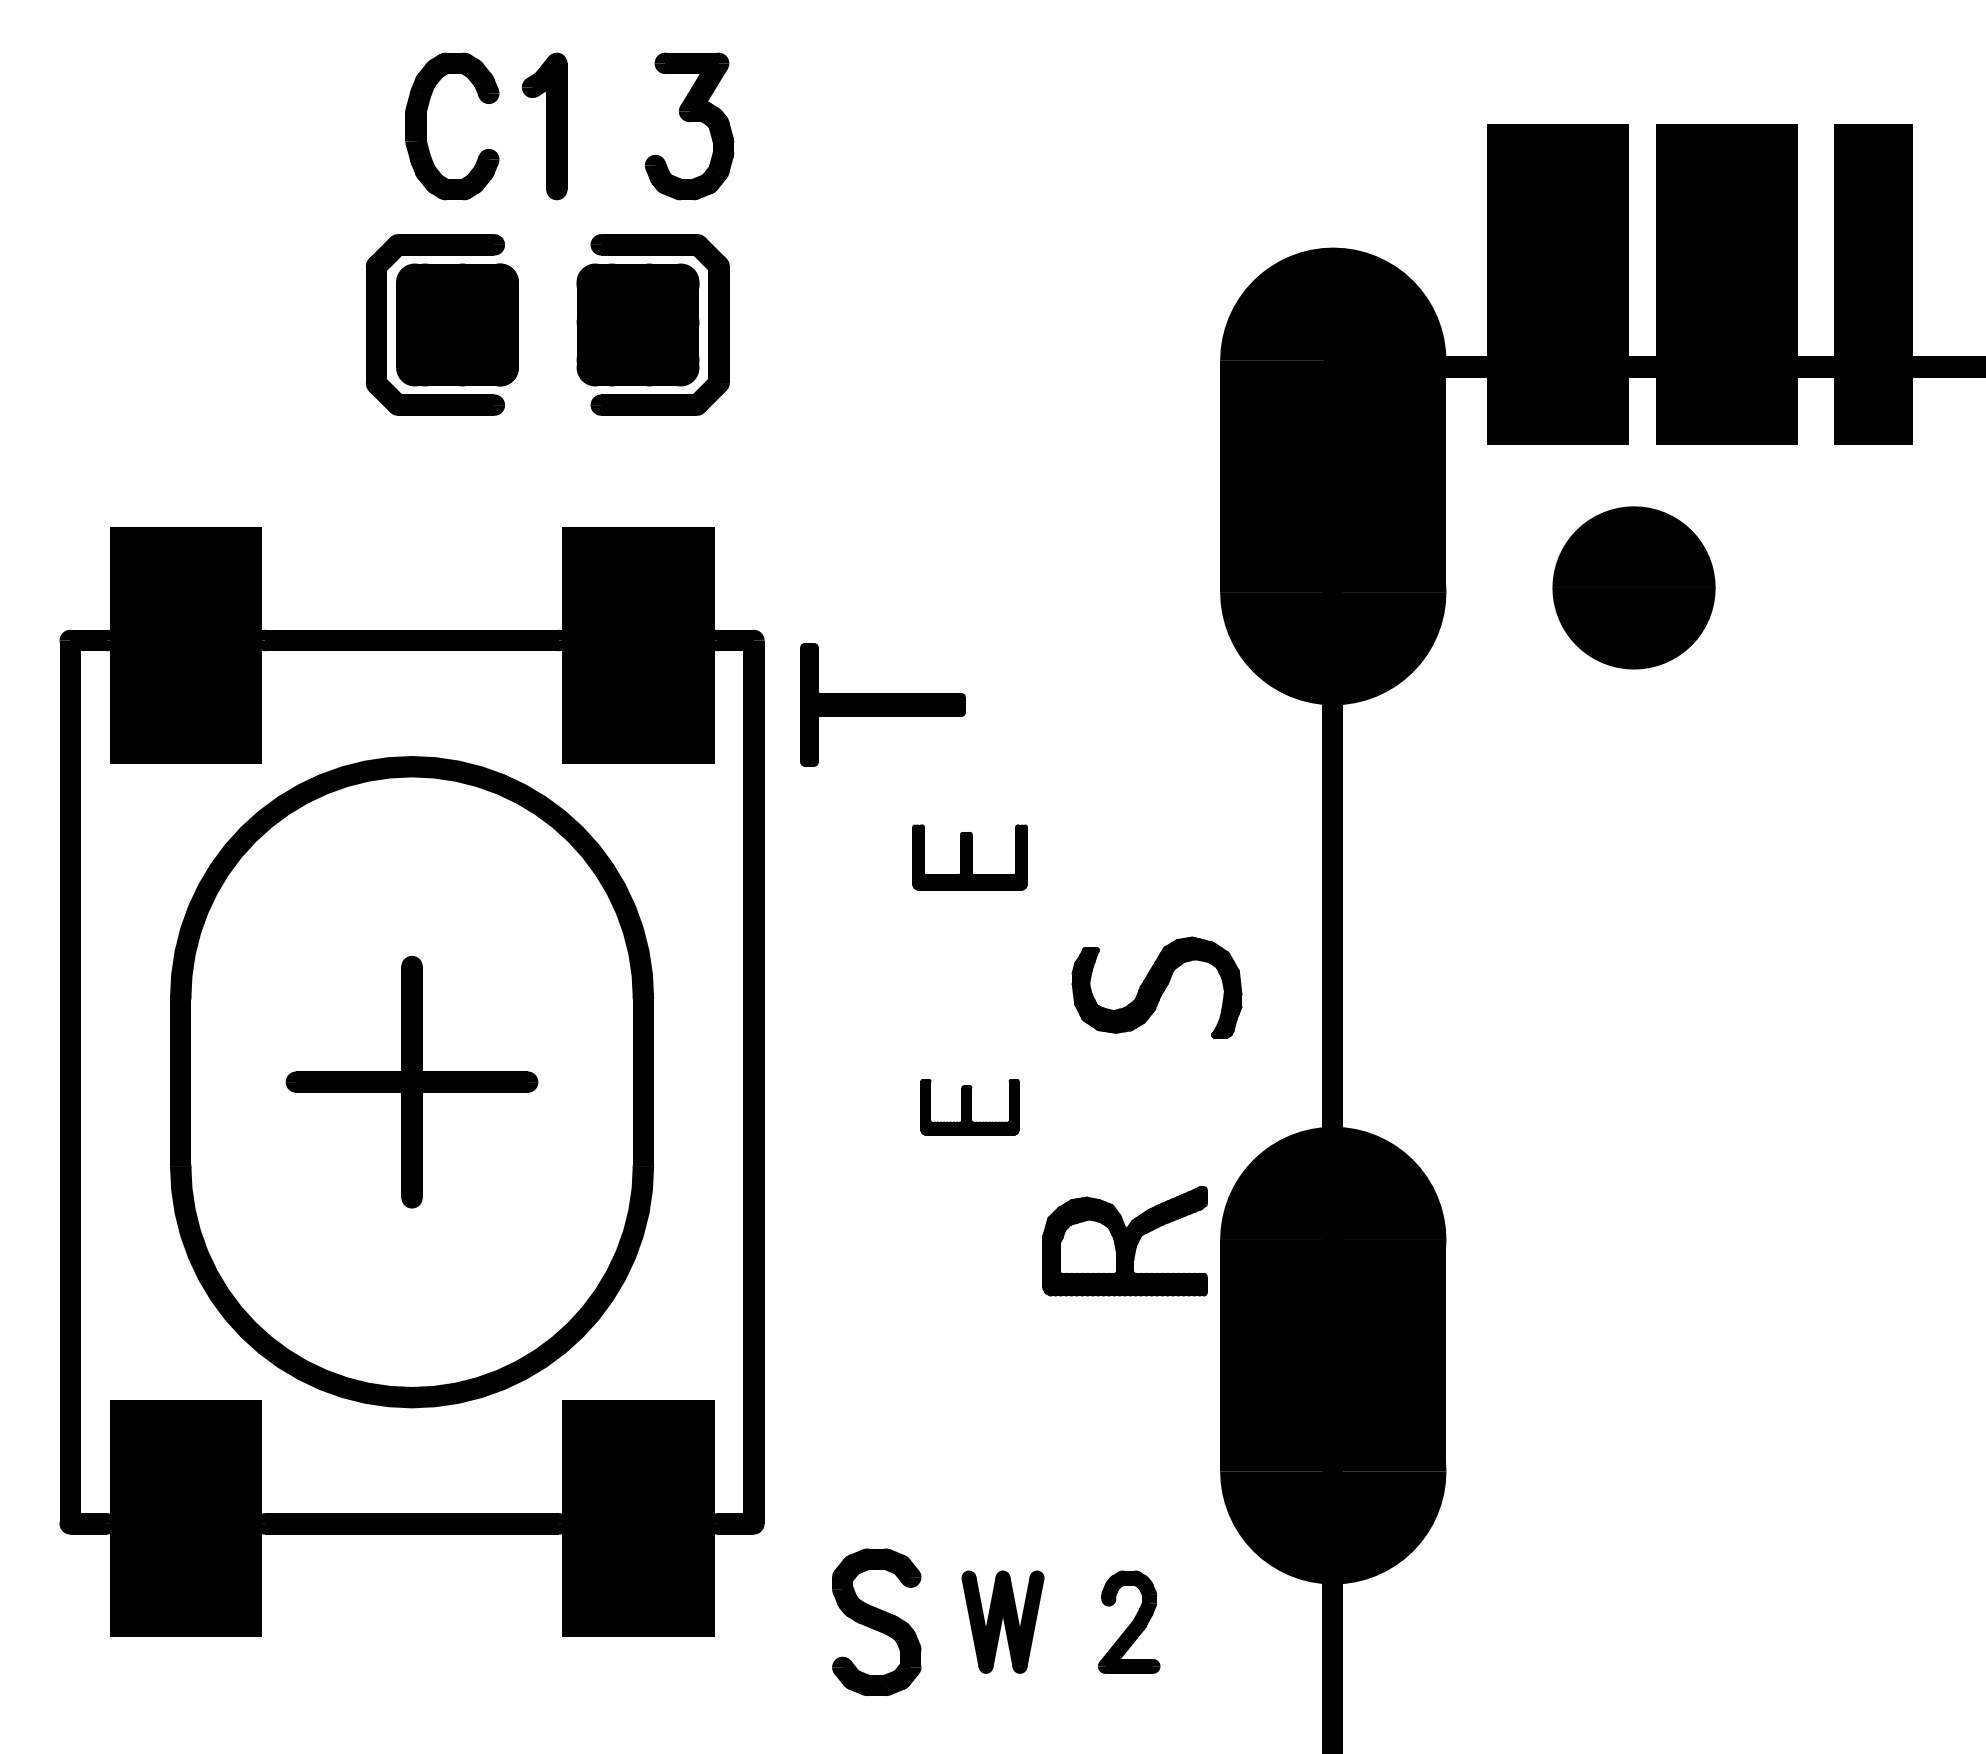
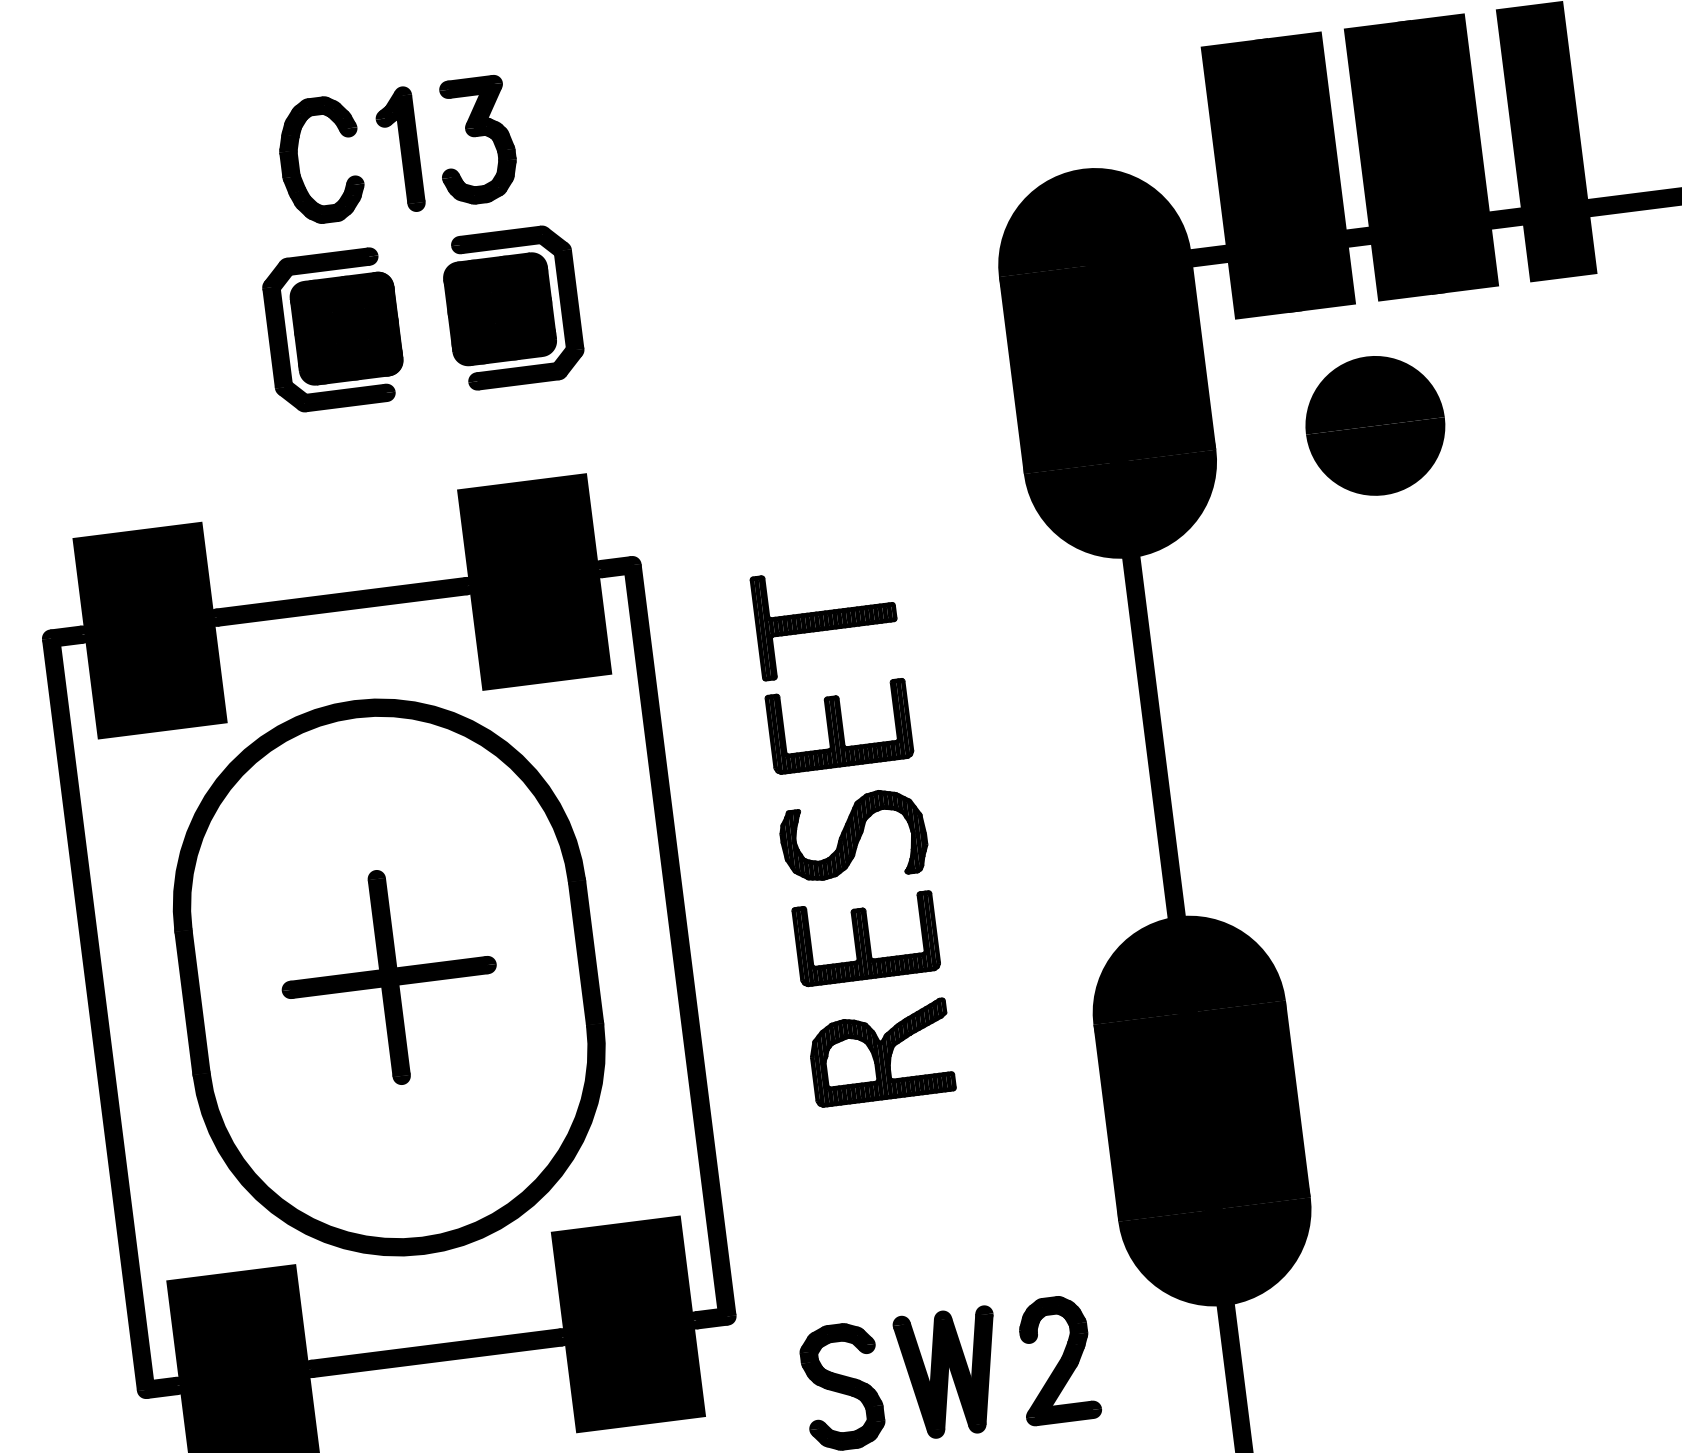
part: (689, 126) -> (475, 140), moved
part: (882, 704) -> (825, 620), moved
part: (969, 857) -> (839, 726), size x1.43
part: (1156, 987) -> (853, 837), moved
part: (969, 1107) -> (866, 939), size x1.67
part: (1124, 1241) -> (880, 1053), moved
part: (1002, 1621) -> (949, 1372), size x1.43
part: (1128, 1621) -> (1056, 1359), size x1.43

